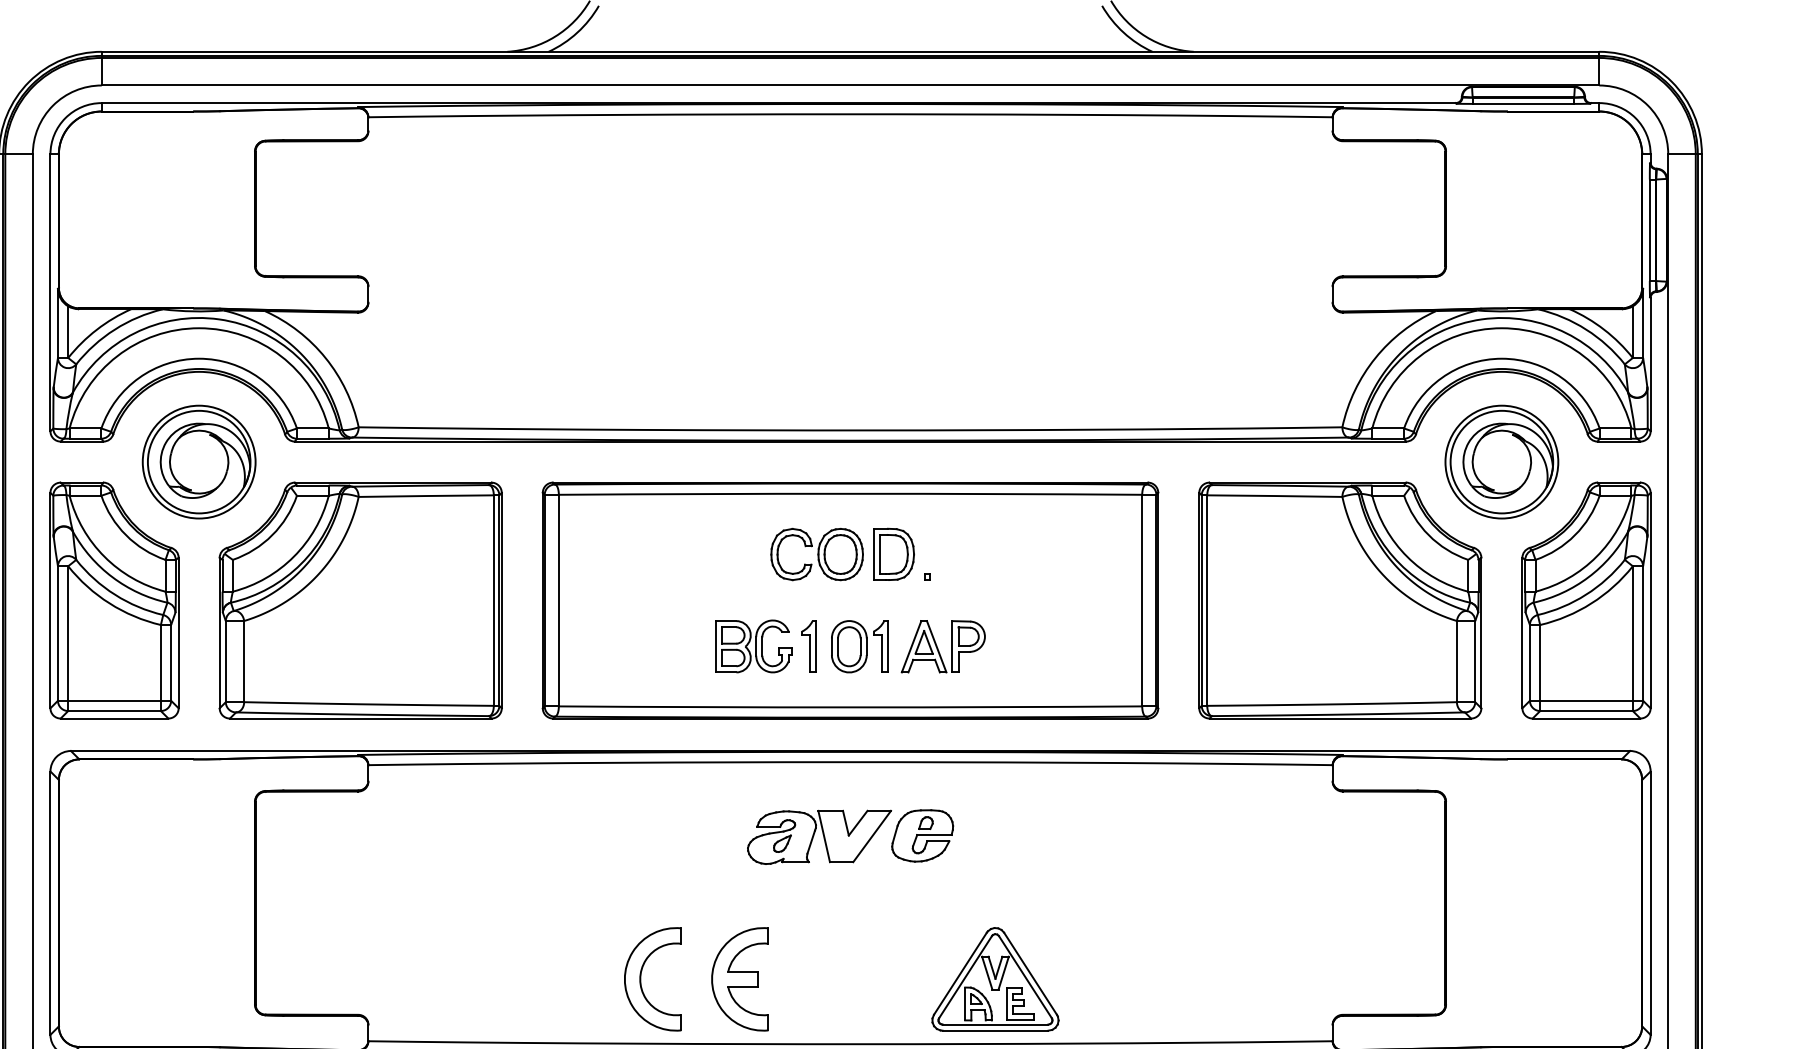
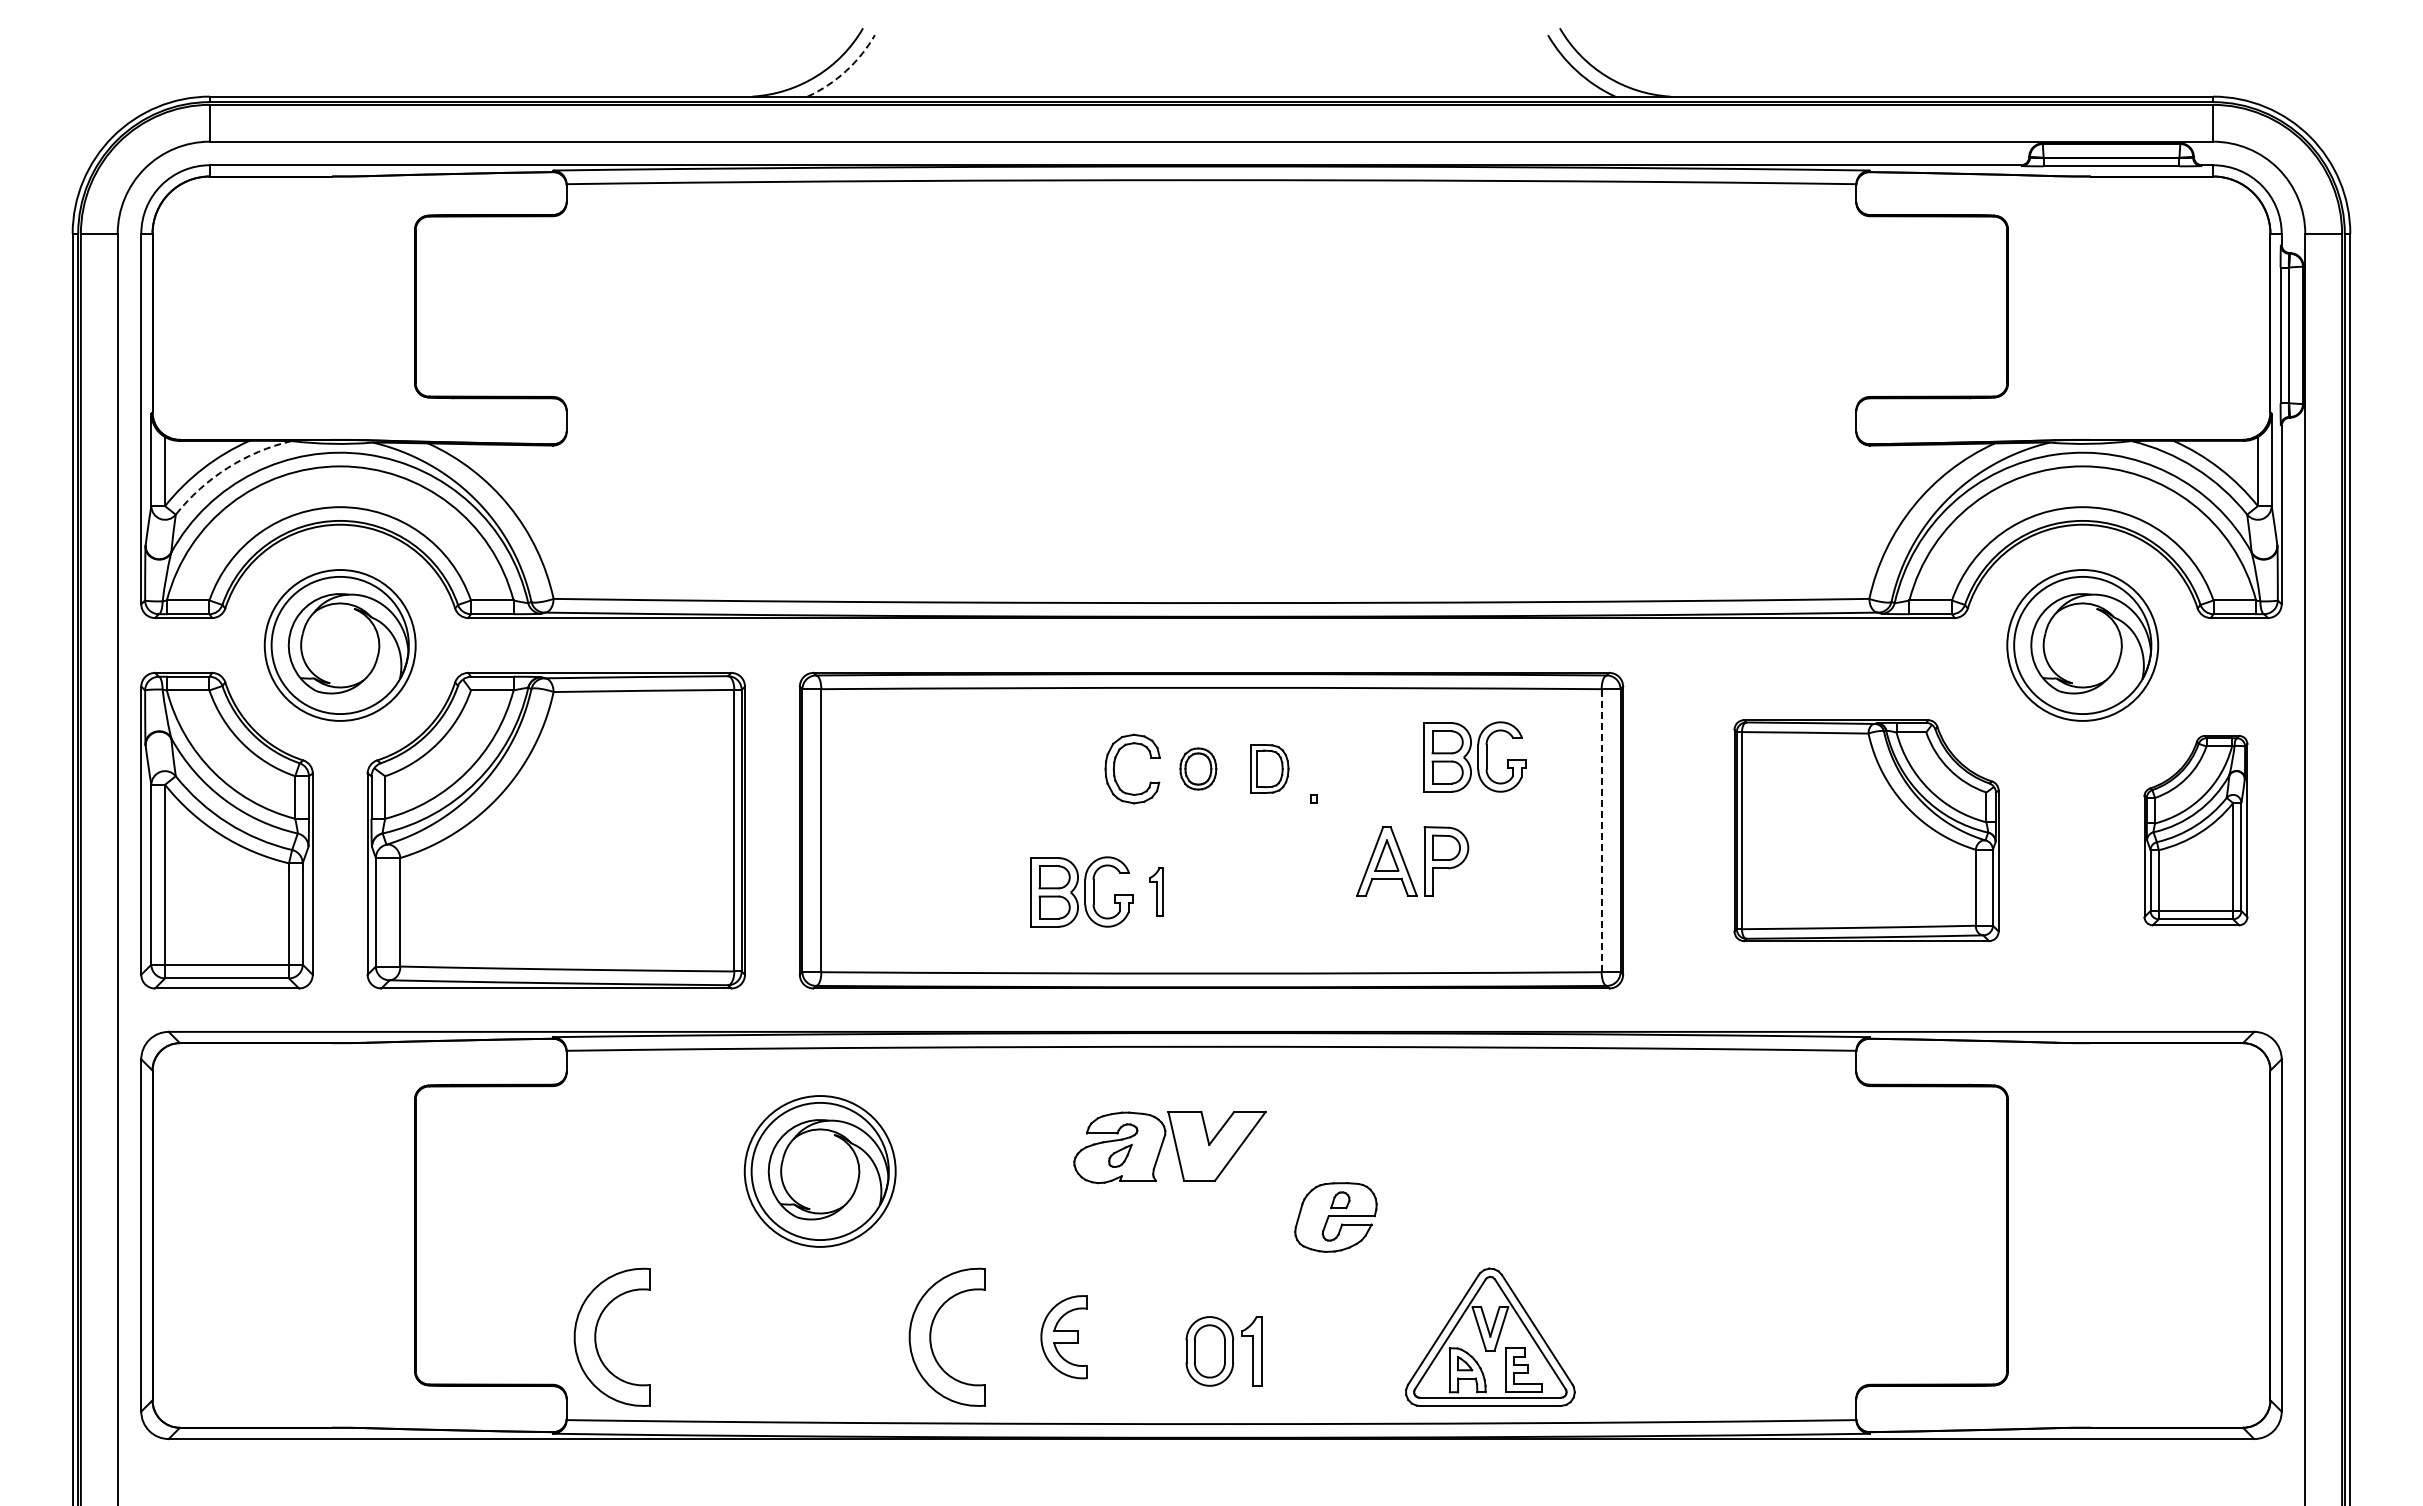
arc: (577, 33) -> (846, 71), solid -> dashed
arc: (114, 329) -> (227, 468), solid -> dashed
part: (1047, 545) -> (1474, 756), added
part: (840, 554) -> (1198, 768), size x0.6
part: (893, 554) -> (1269, 768), size x0.7
line: (1142, 600) -> (1601, 830), solid -> dashed
part: (1340, 600) -> (1866, 830), size x0.7
part: (1586, 600) -> (2195, 830), size x0.6
part: (809, 646) -> (1156, 892), size x0.7
part: (859, 646) -> (1223, 1351), moved
part: (938, 647) -> (1405, 862), moved
part: (922, 835) -> (1335, 1217), moved
part: (557, 855) -> (819, 1171), added
part: (390, 978) -> (596, 1336), added
part: (739, 978) -> (1063, 1336), size x0.6
part: (995, 978) -> (1490, 1336), moved

